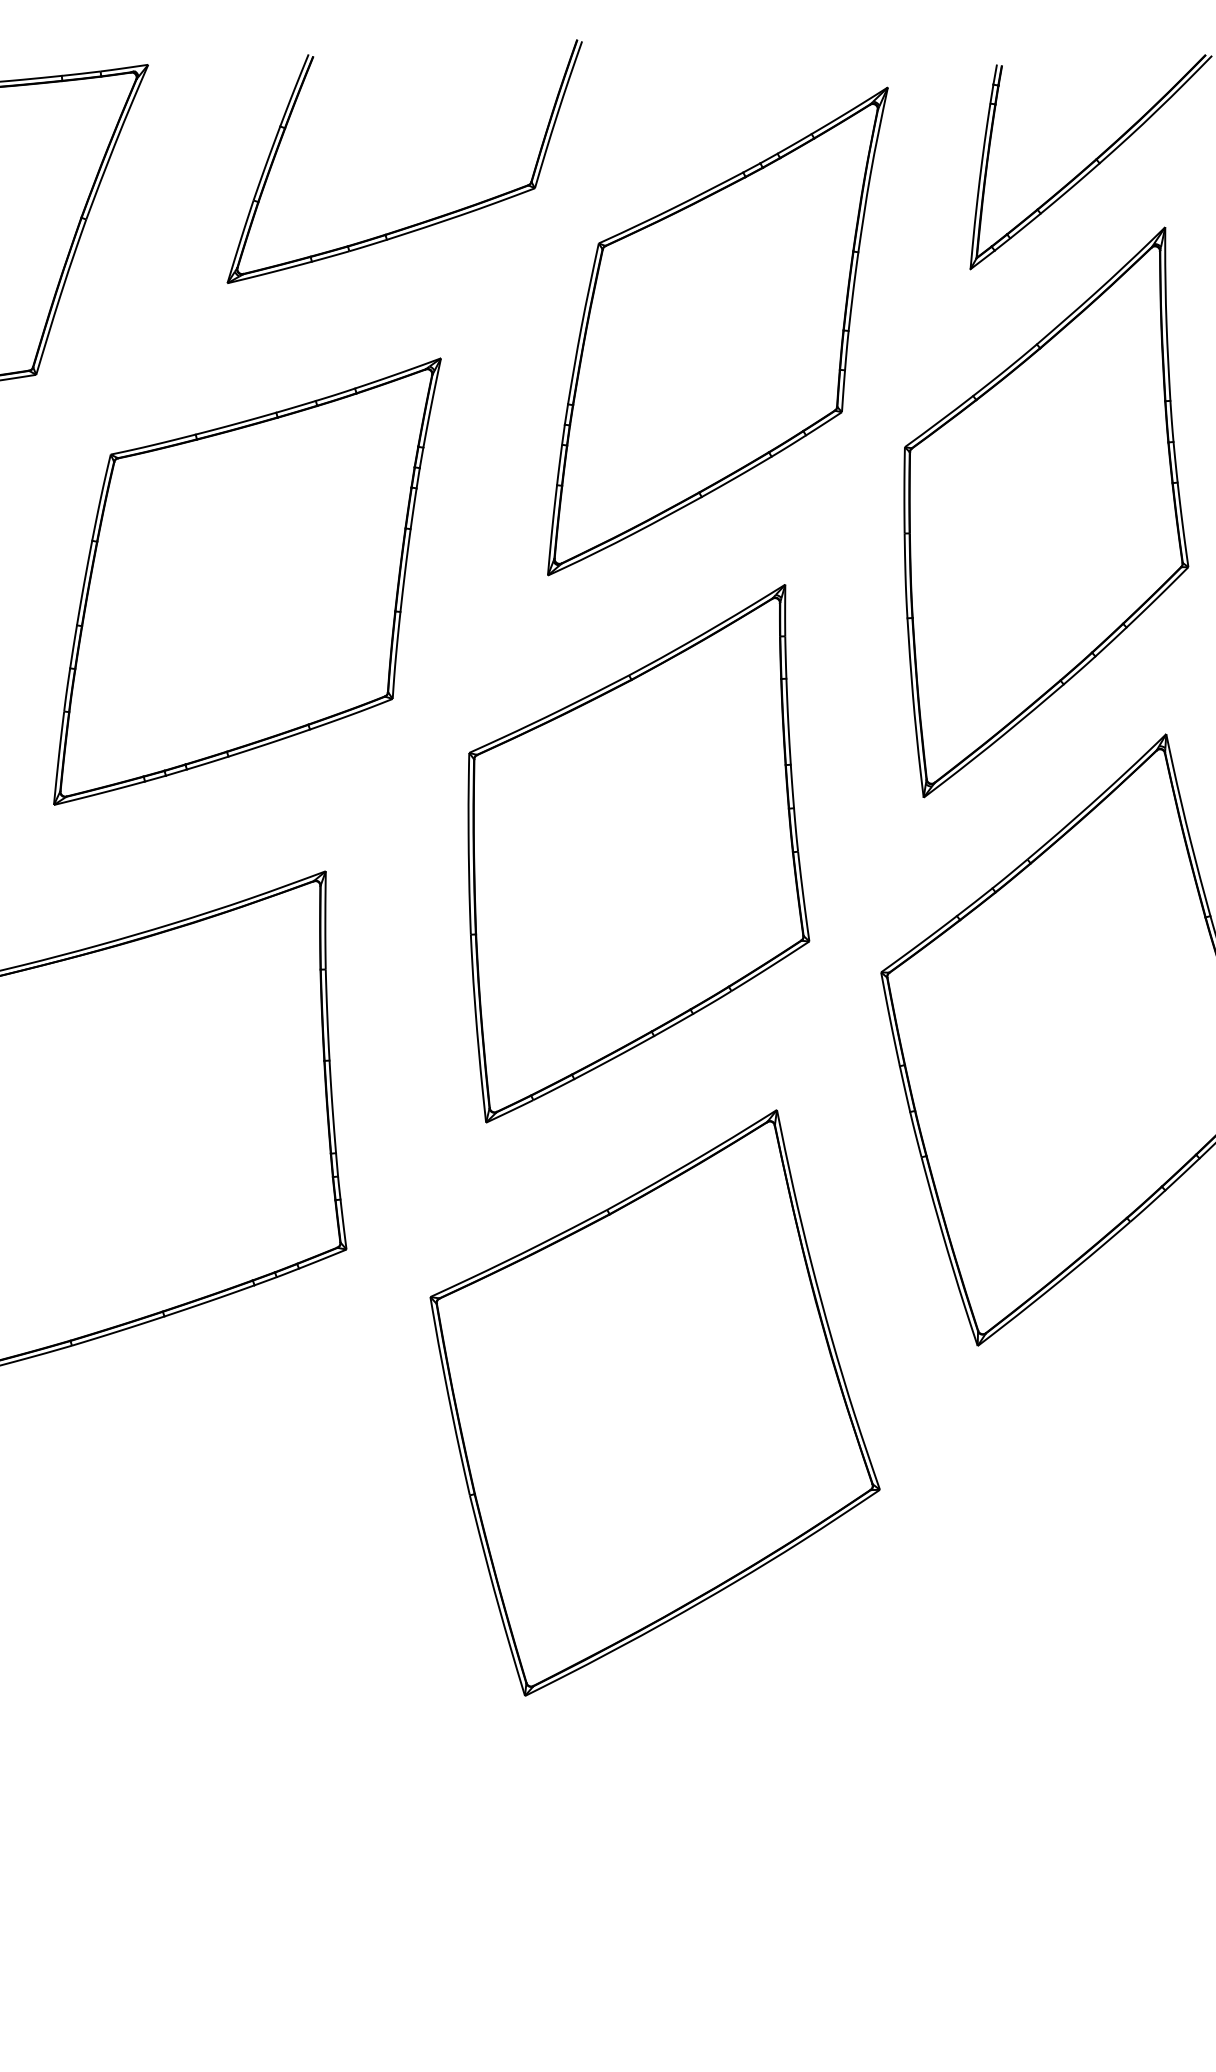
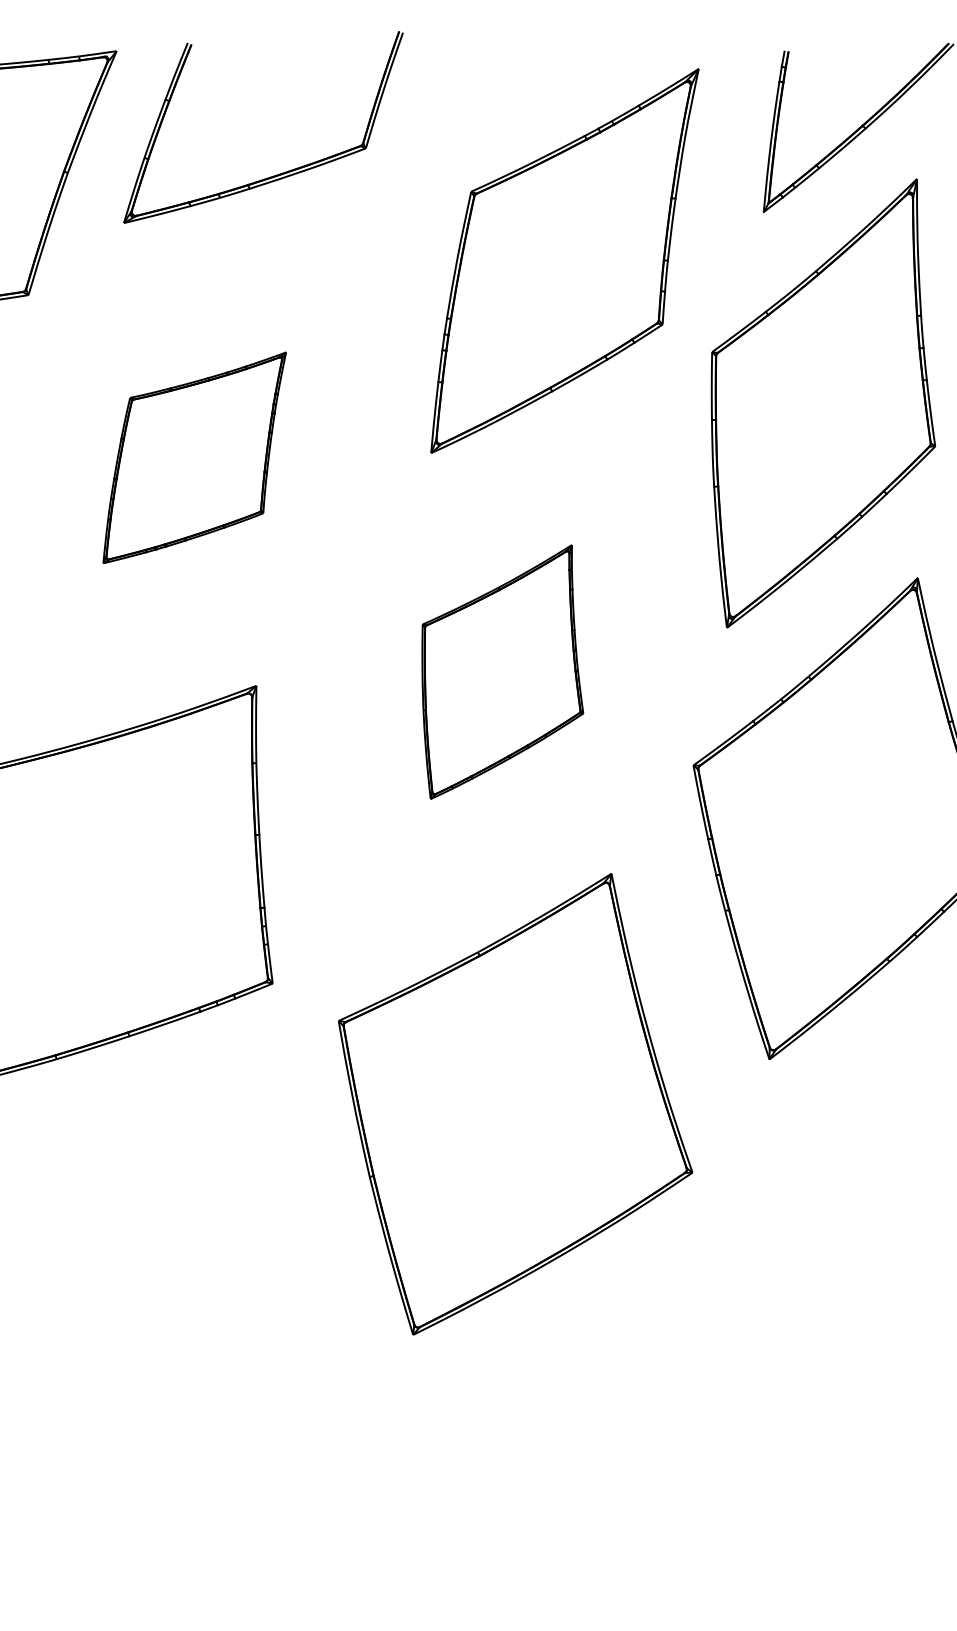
part: (425, 220) -> (279, 173), moved
part: (247, 581) -> (194, 457), size x0.6
part: (638, 853) -> (502, 671), size x0.6

